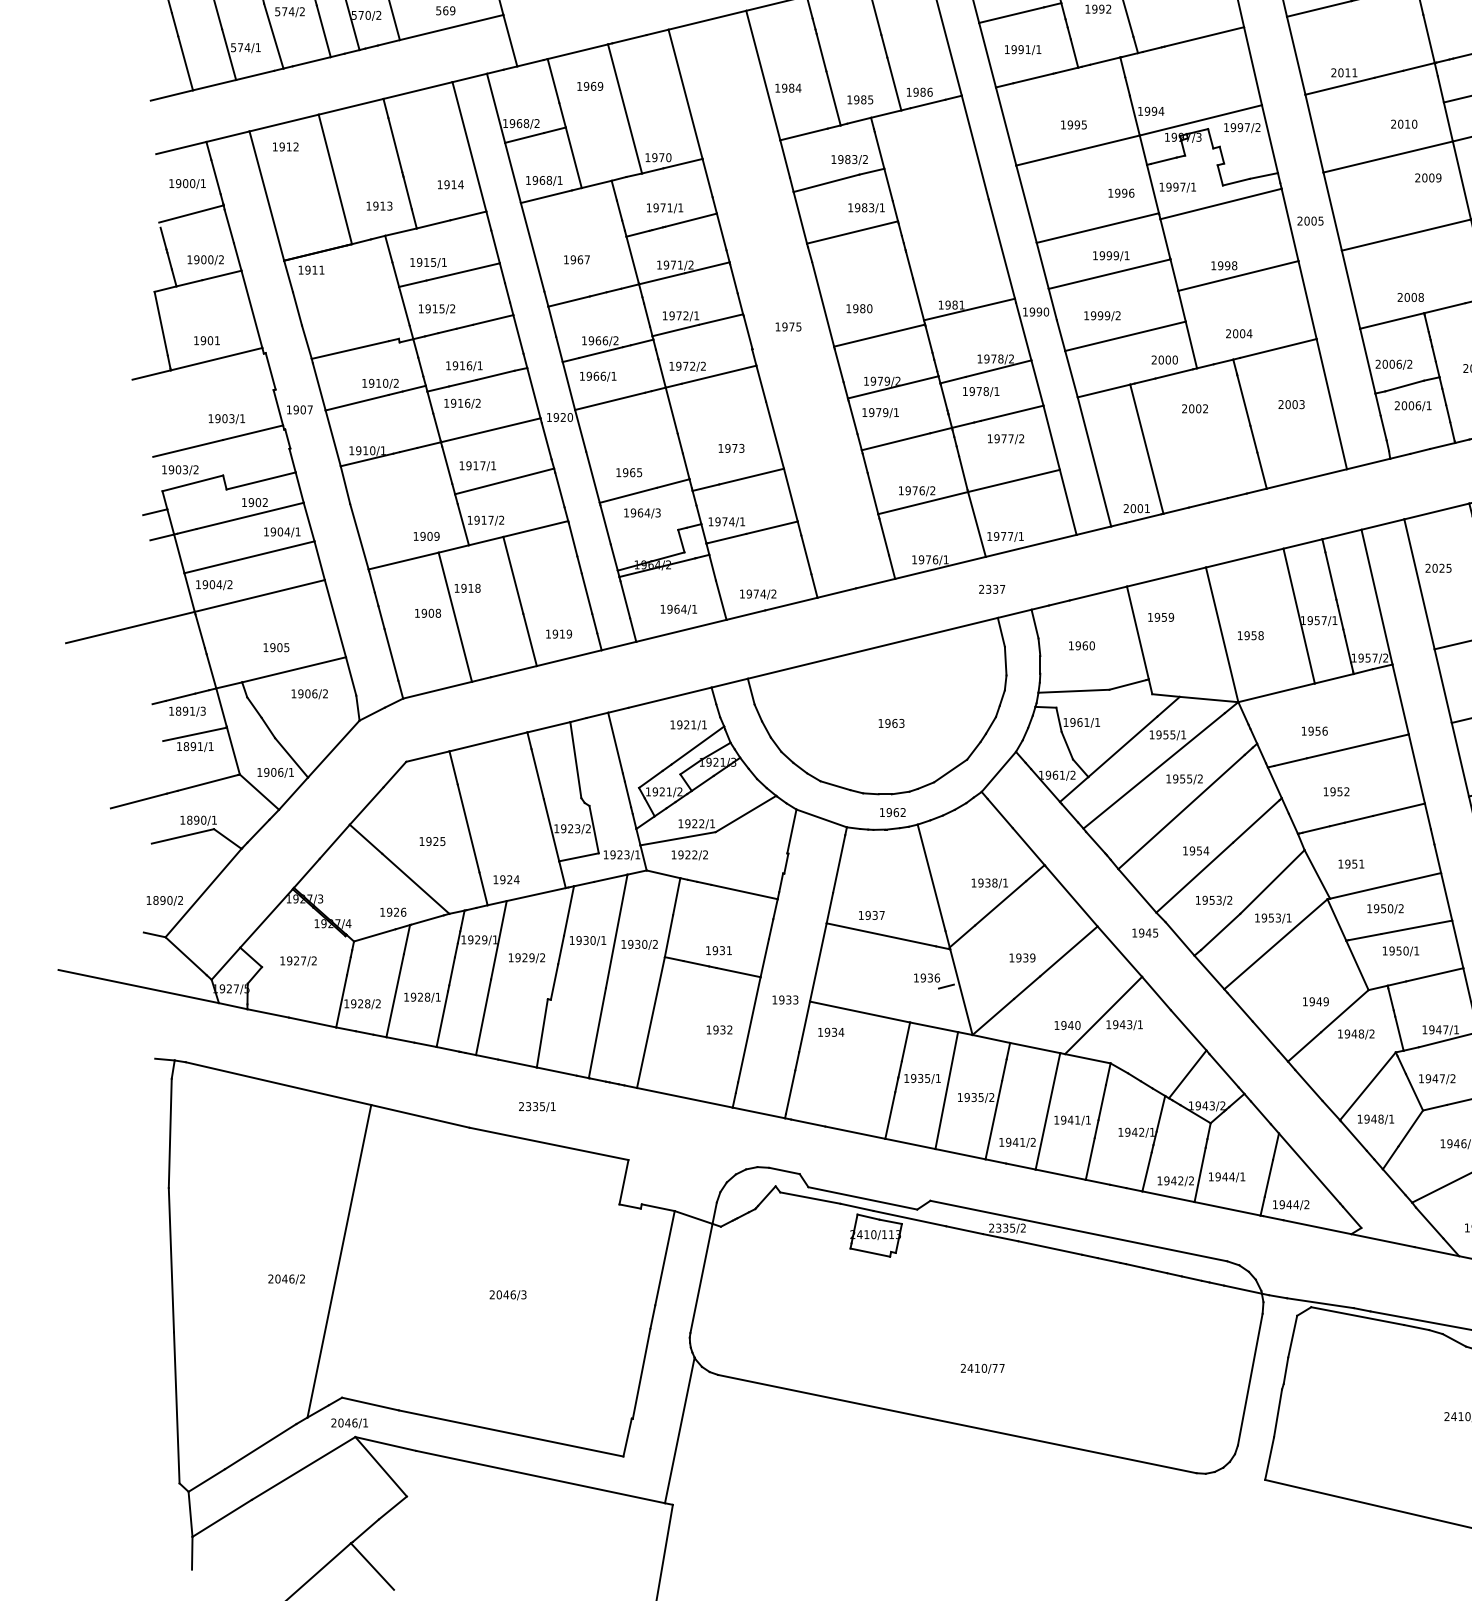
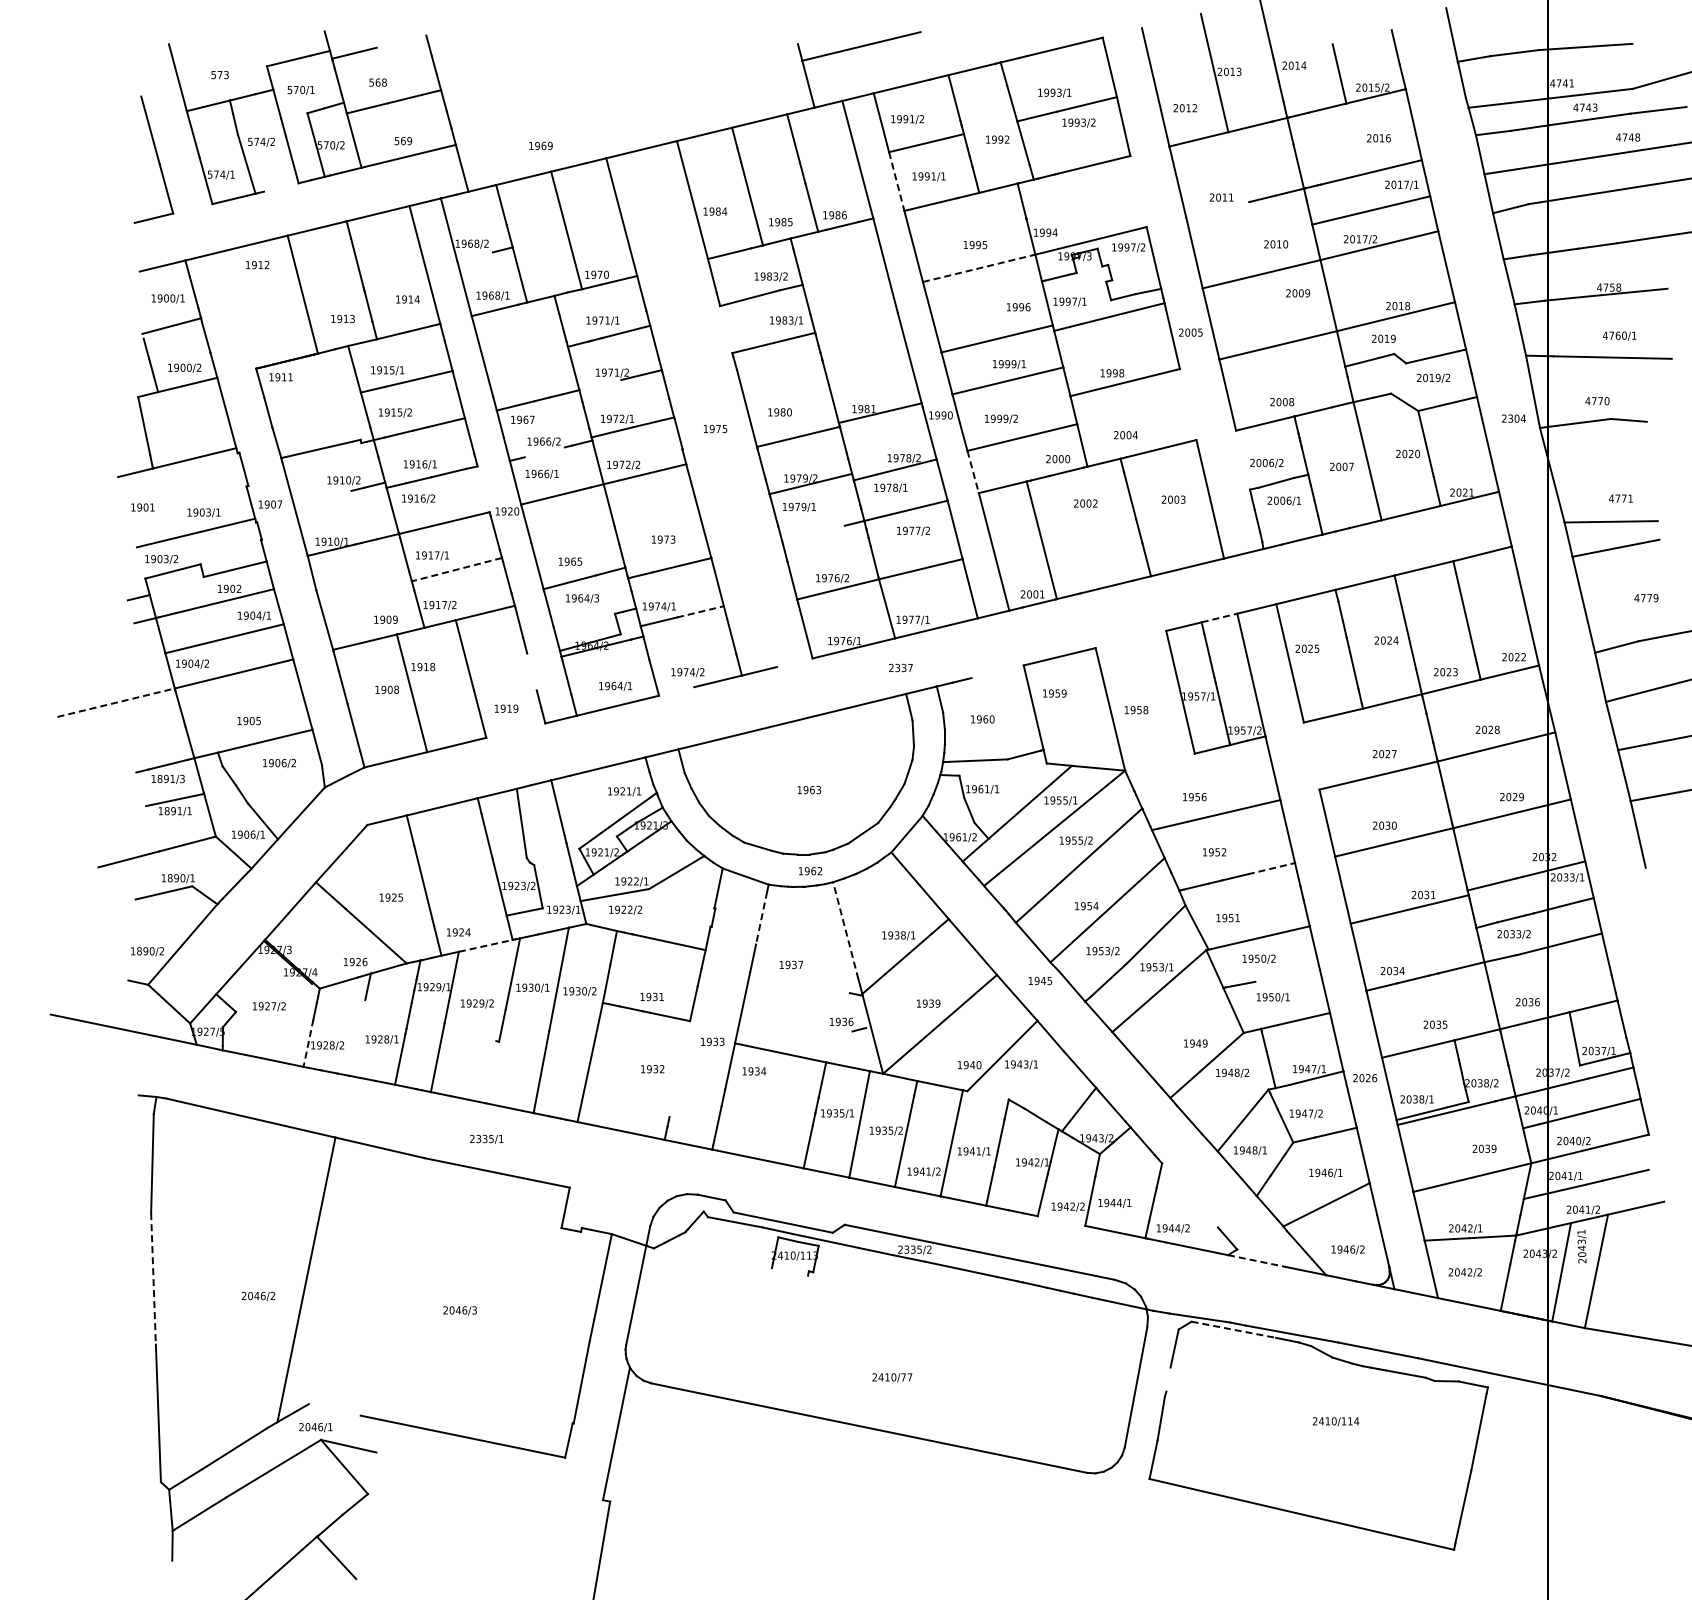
line: (987, 56) -> (896, 182), solid -> dashed
line: (311, 61) -> (281, 187), removed
line: (1253, 66) -> (1138, 191), removed
line: (214, 84) -> (192, 208), removed
text: (589, 85) -> (540, 145), moved
line: (1339, 85) -> (1217, 209), removed
line: (523, 137) -> (474, 256), removed
line: (1078, 150) -> (979, 268), solid -> dashed
line: (266, 195) -> (240, 309), removed
line: (800, 217) -> (726, 329), removed
text: (576, 259) -> (522, 419), moved
line: (662, 279) -> (600, 385), removed
line: (1306, 300) -> (1187, 404), removed
text: (206, 340) -> (142, 507), moved
line: (600, 352) -> (544, 452), removed
line: (1367, 360) -> (1242, 459), removed
line: (1071, 373) -> (973, 471), solid -> dashed
line: (533, 393) -> (483, 489), removed
line: (356, 402) -> (322, 497), removed
line: (896, 441) -> (813, 533), removed
line: (504, 481) -> (456, 569), solid -> dashed
line: (772, 527) -> (700, 611), solid -> dashed
line: (1341, 533) -> (1219, 617), solid -> dashed
line: (1244, 558) -> (1130, 639), removed
line: (875, 583) -> (794, 662), removed
line: (586, 593) -> (531, 671), removed
line: (1098, 593) -> (997, 671), removed
line: (745, 615) -> (676, 691), removed
line: (130, 627) -> (116, 702), solid -> dashed
line: (568, 658) -> (515, 730), removed
line: (1443, 685) -> (1311, 755), removed
line: (1276, 692) -> (1159, 761), removed
line: (1399, 809) -> (1271, 868), solid -> dashed
line: (839, 864) -> (761, 918), solid -> dashed
line: (931, 877) -> (845, 930), solid -> dashed
line: (535, 894) -> (485, 945), solid -> dashed
line: (1416, 927) -> (1287, 975), removed
line: (880, 934) -> (799, 982), removed
line: (395, 995) -> (357, 1037), removed
line: (341, 1001) -> (308, 1043), solid -> dashed
line: (749, 1030) -> (679, 1069), removed
line: (542, 1033) -> (491, 1072), removed
line: (1087, 1058) -> (987, 1095), removed
line: (1309, 1168) -> (1189, 1195), removed
line: (1168, 1196) -> (1061, 1220), removed
line: (1383, 1241) -> (1257, 1261), solid -> dashed
line: (869, 1252) -> (789, 1271), removed
line: (171, 1259) -> (153, 1278), solid -> dashed
line: (1358, 1315) -> (1234, 1329), solid -> dashed
line: (1285, 1370) -> (1168, 1379), removed
line: (370, 1403) -> (334, 1409), removed
line: (540, 1477) -> (489, 1476), removed

